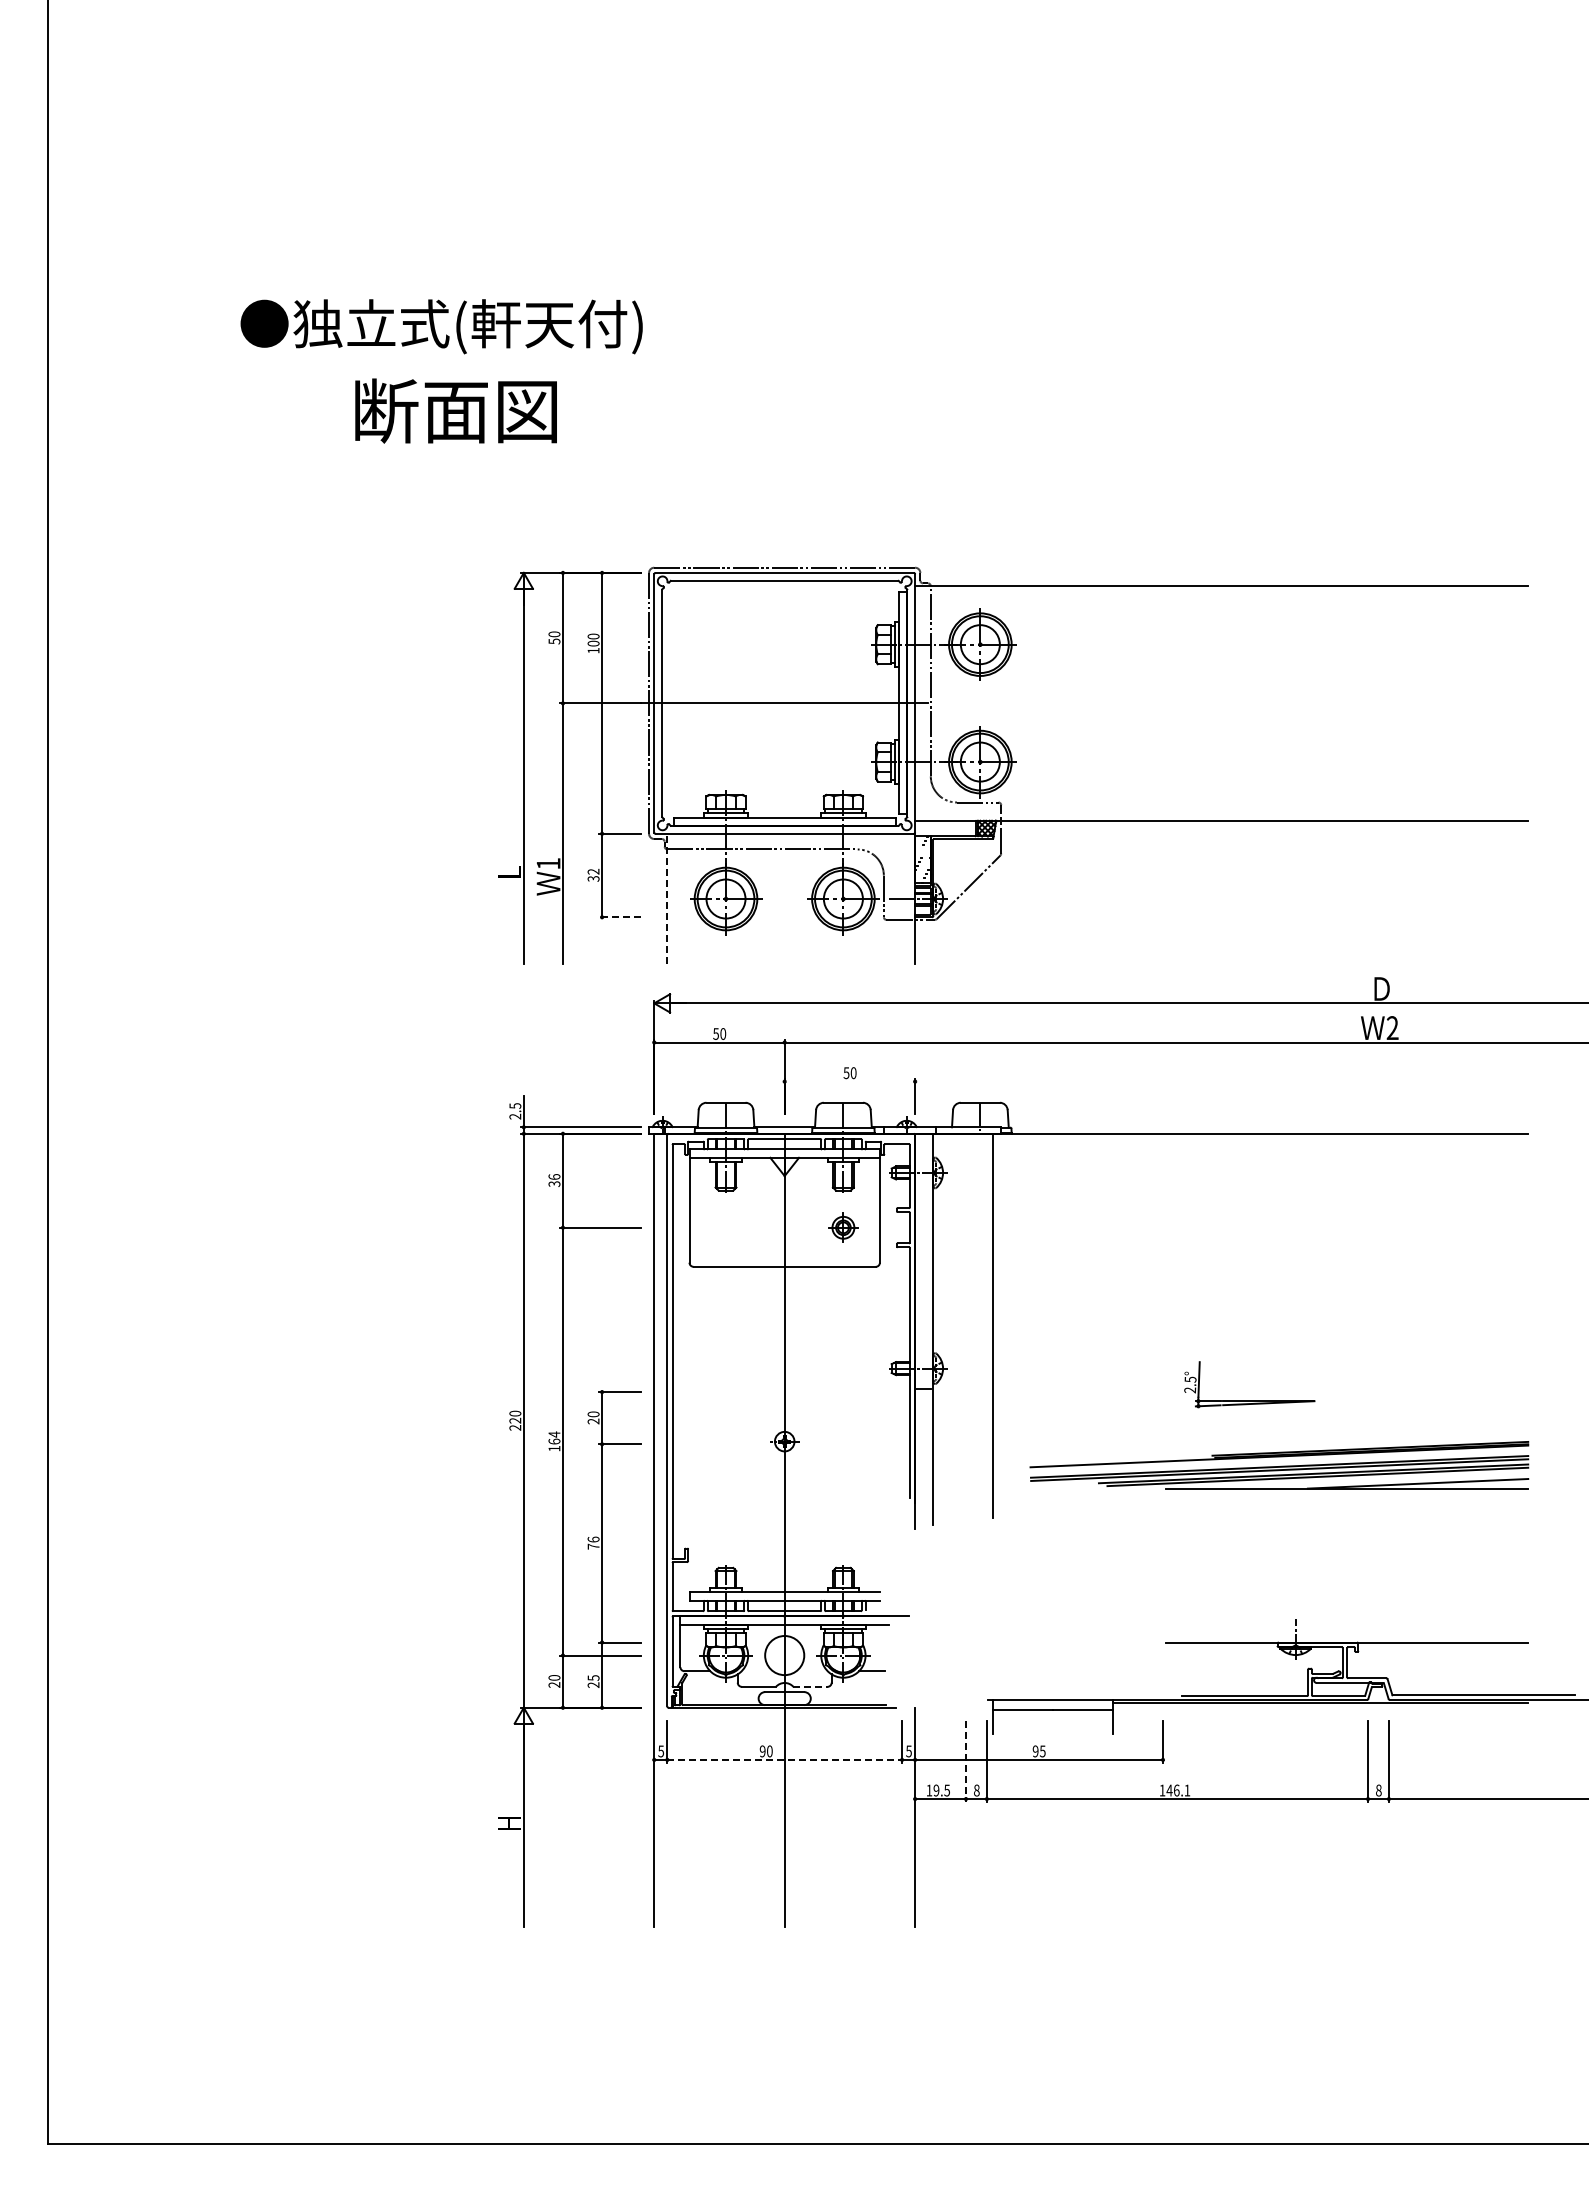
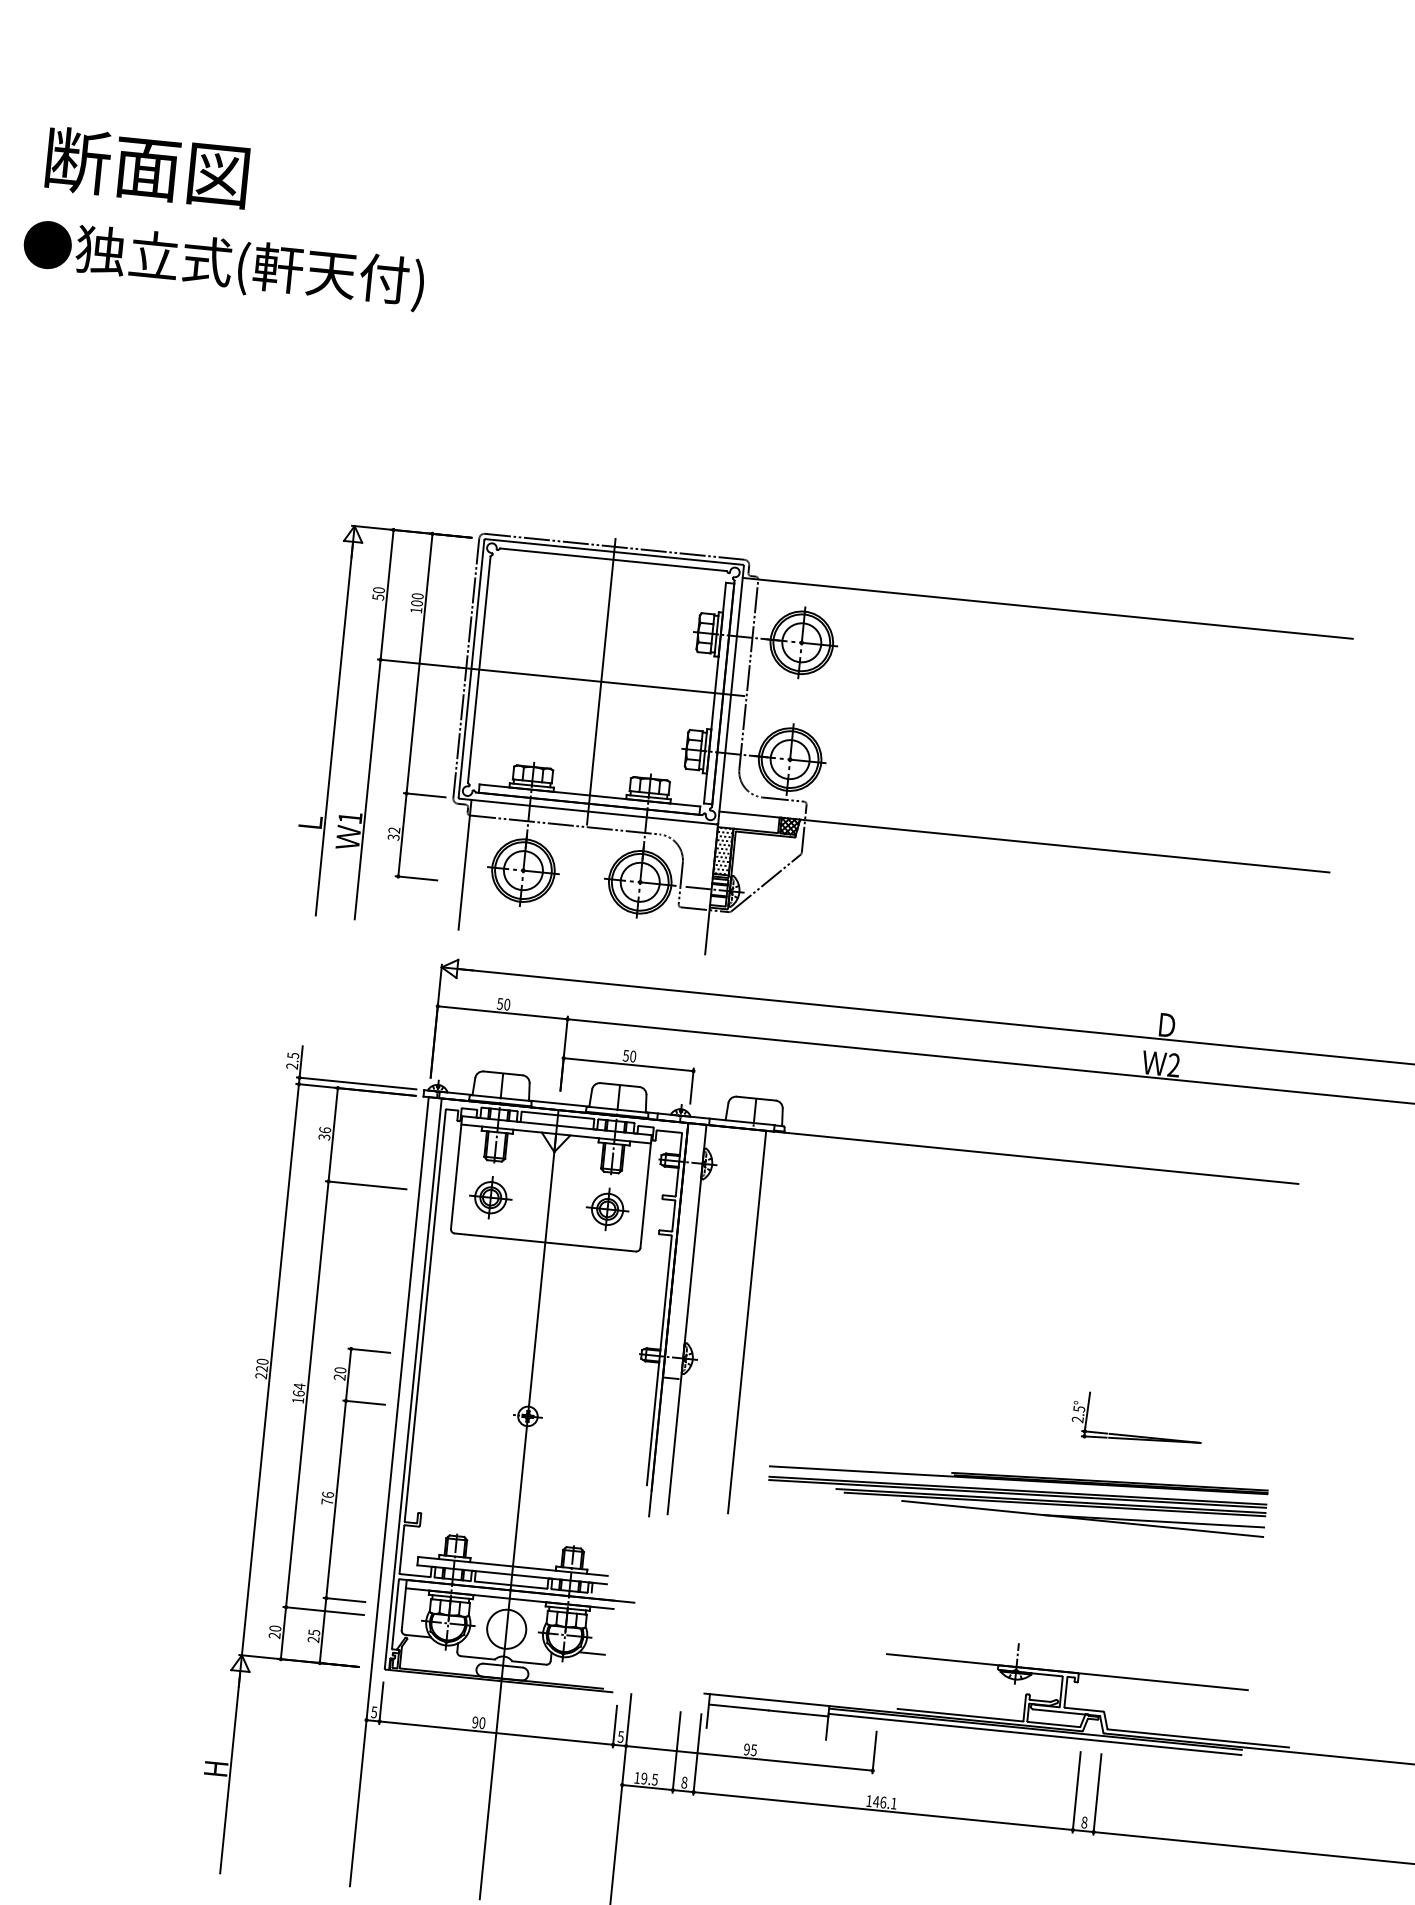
text: (441, 326) -> (223, 265), moved
text: (455, 410) -> (146, 167), moved
line: (784, 702) -> (601, 680), added
line: (667, 898) -> (465, 864), dashed -> solid
line: (620, 917) -> (416, 878), dashed -> solid
line: (849, 1081) -> (628, 1064), added
part: (725, 1227) -> (490, 1197), added
part: (843, 1227) -> (607, 1209), size x1.43
part: (1249, 1400) -> (1135, 1435), moved
line: (810, 1686) -> (529, 1662), dashed -> solid
line: (1320, 1707) -> (1034, 1734), added
line: (785, 1759) -> (497, 1732), dashed -> solid
line: (966, 1761) -> (677, 1752), dashed -> solid

